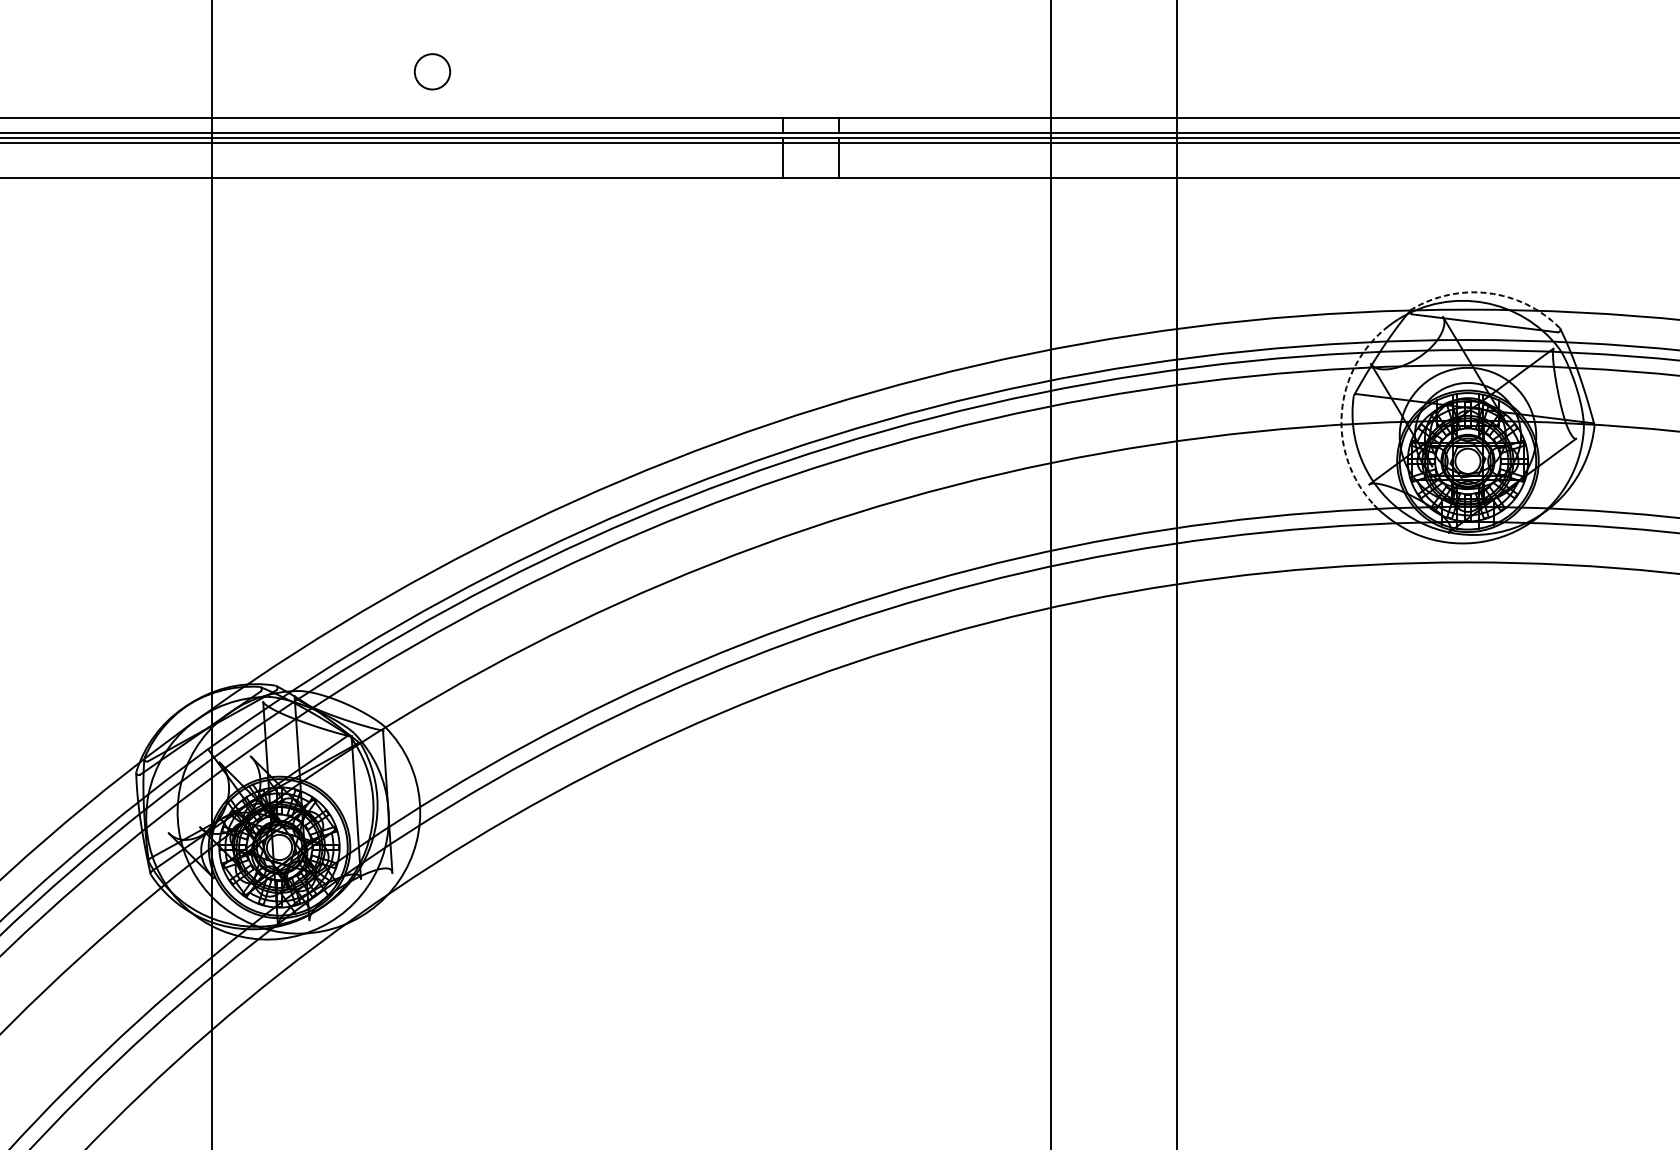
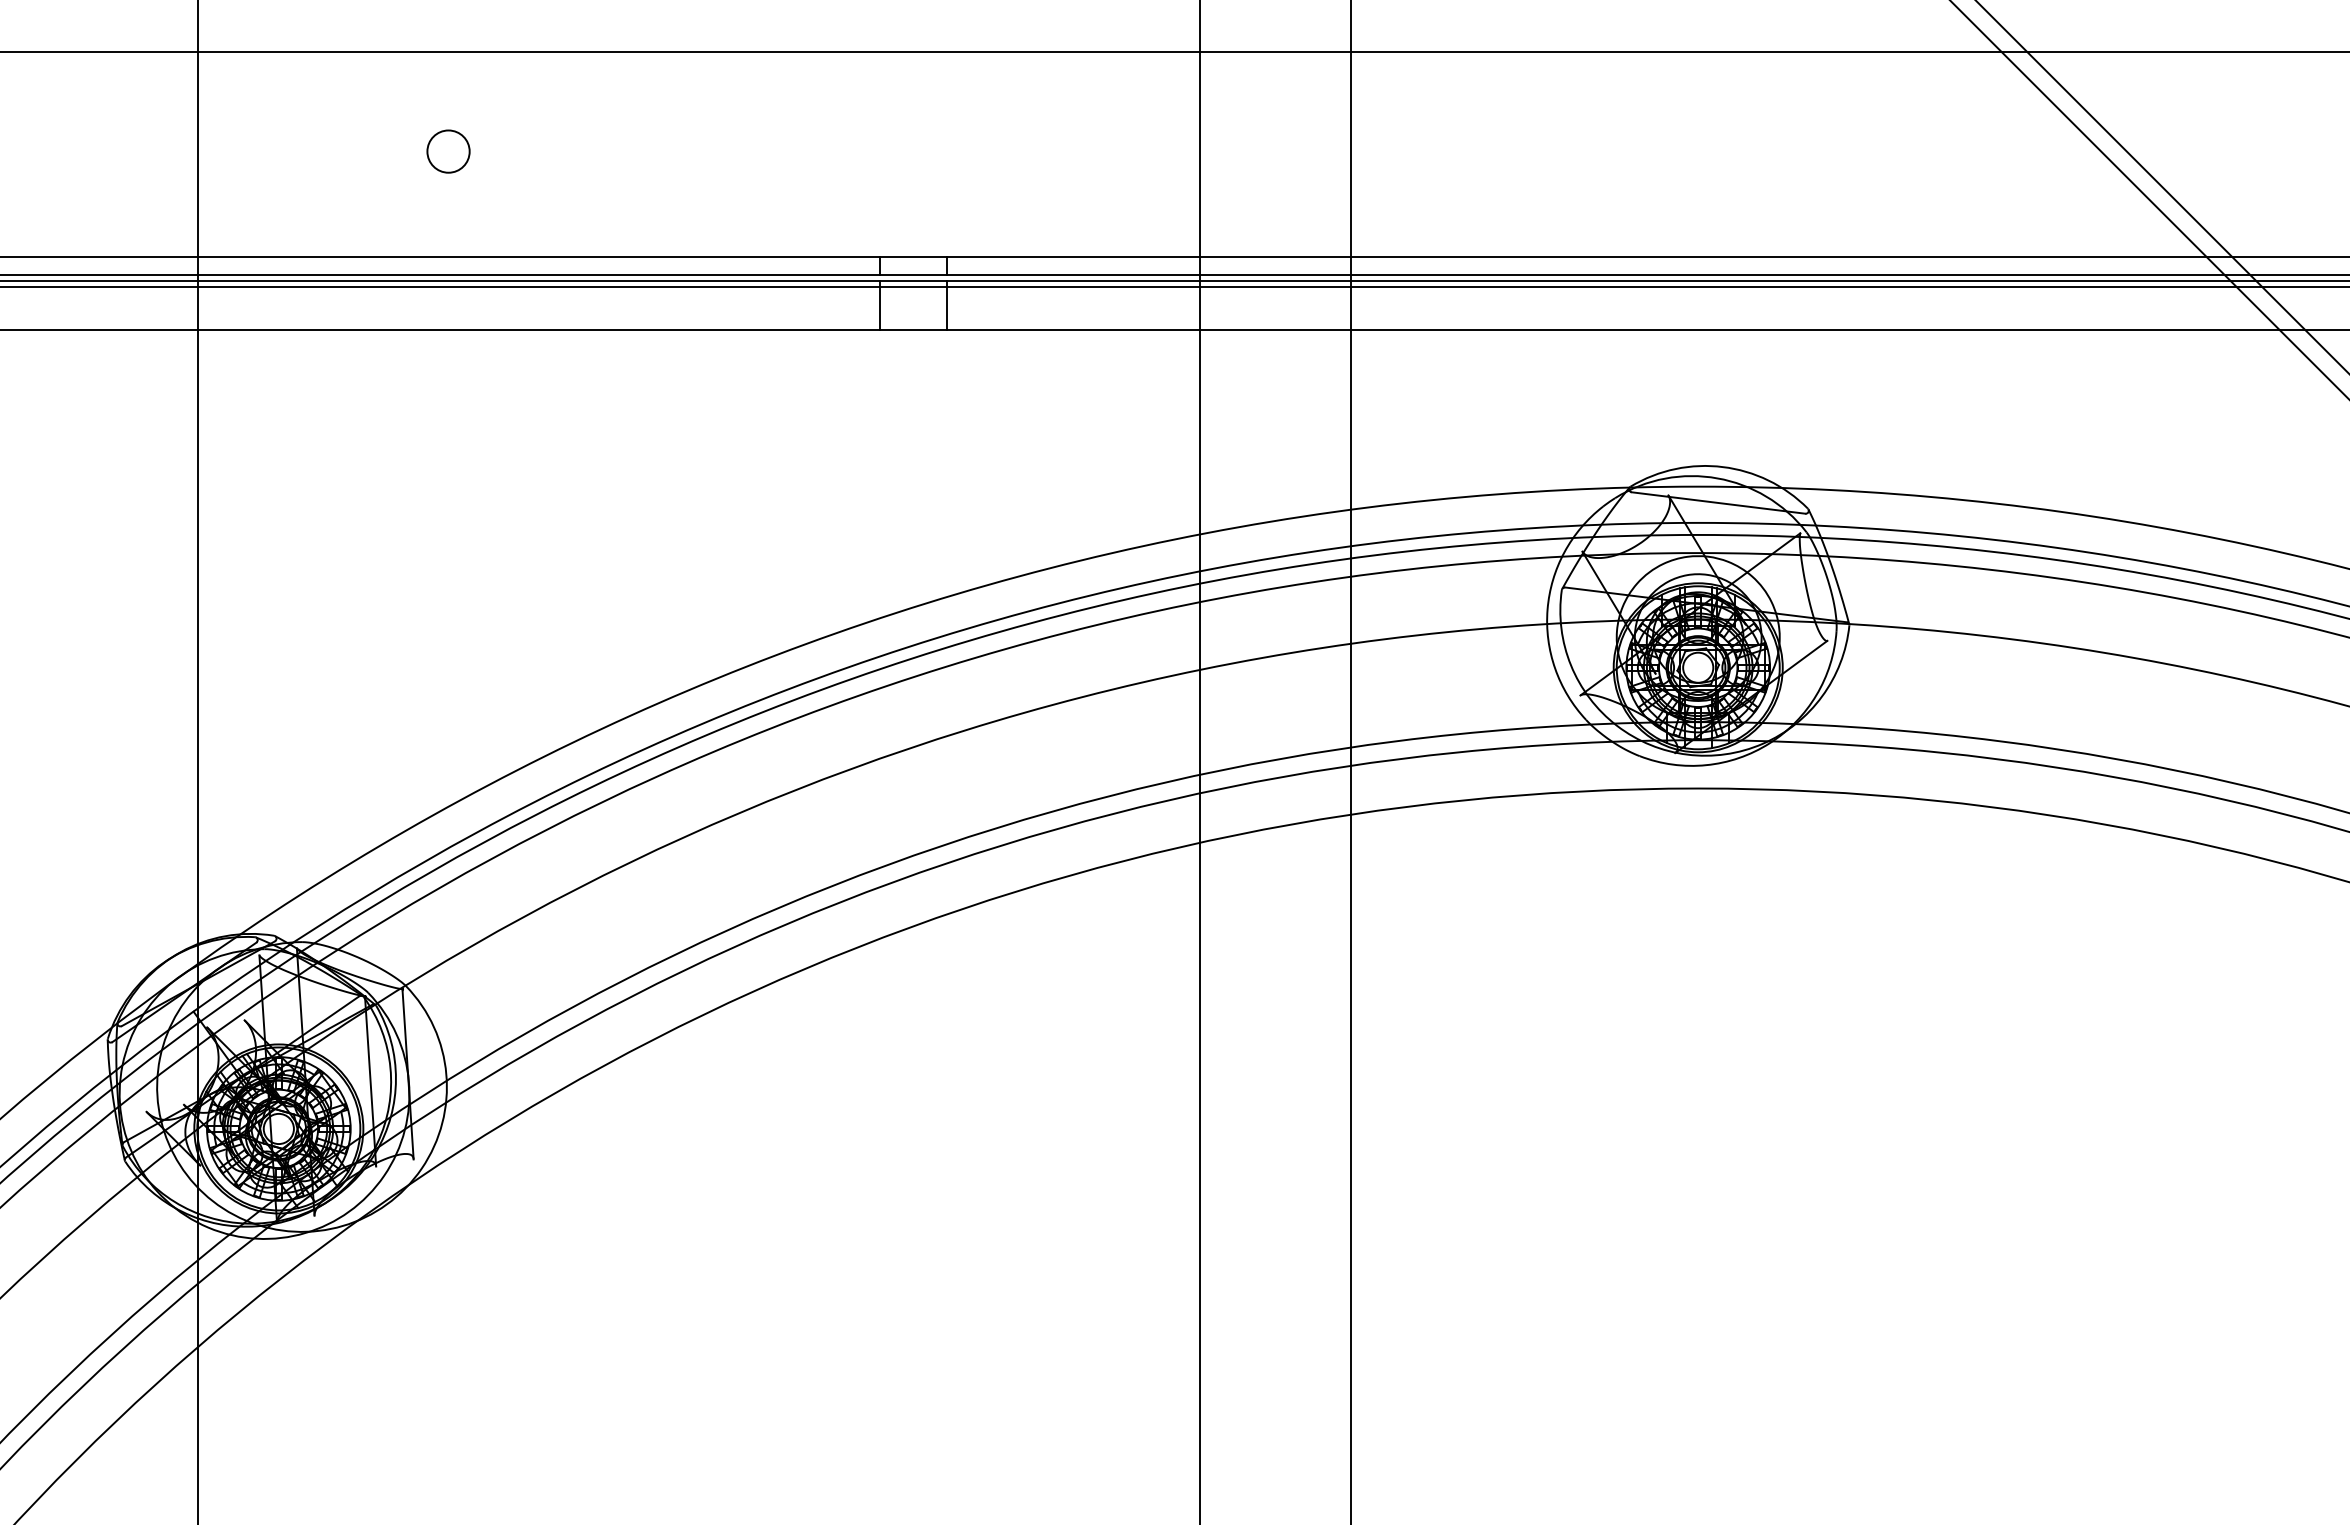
circle: (432, 71) -> (448, 151), moved
arc: (1488, 293) -> (1722, 467), dashed -> solid
arc: (1341, 412) -> (1547, 609), dashed -> solid

